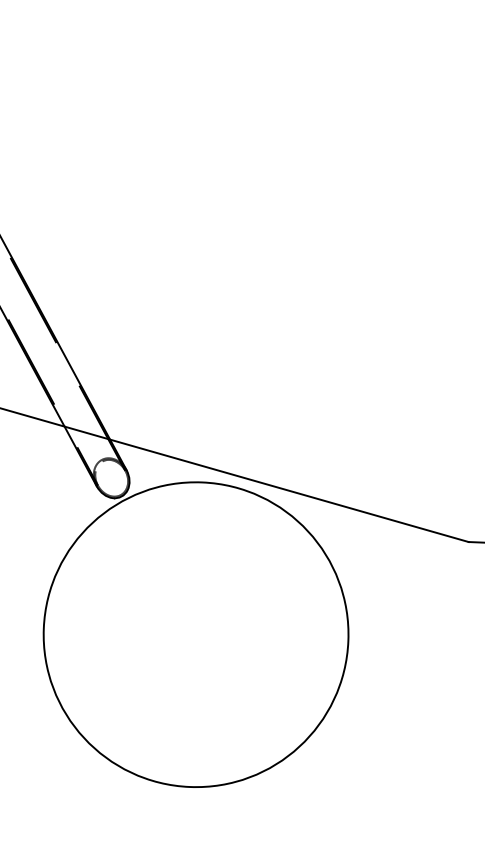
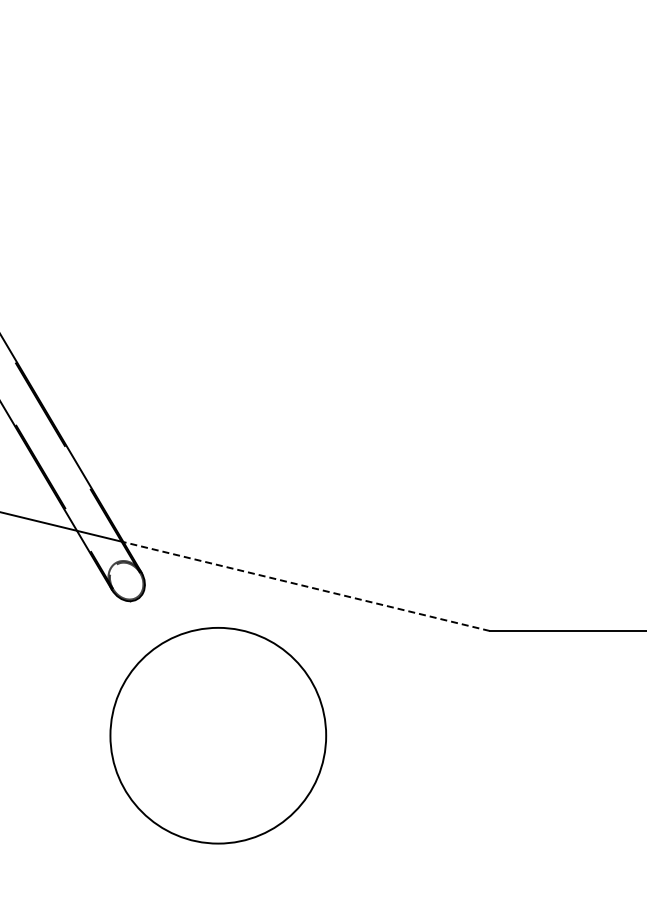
line: (289, 490) -> (306, 586), solid -> dashed
circle: (196, 634) -> (218, 735), size x0.7

